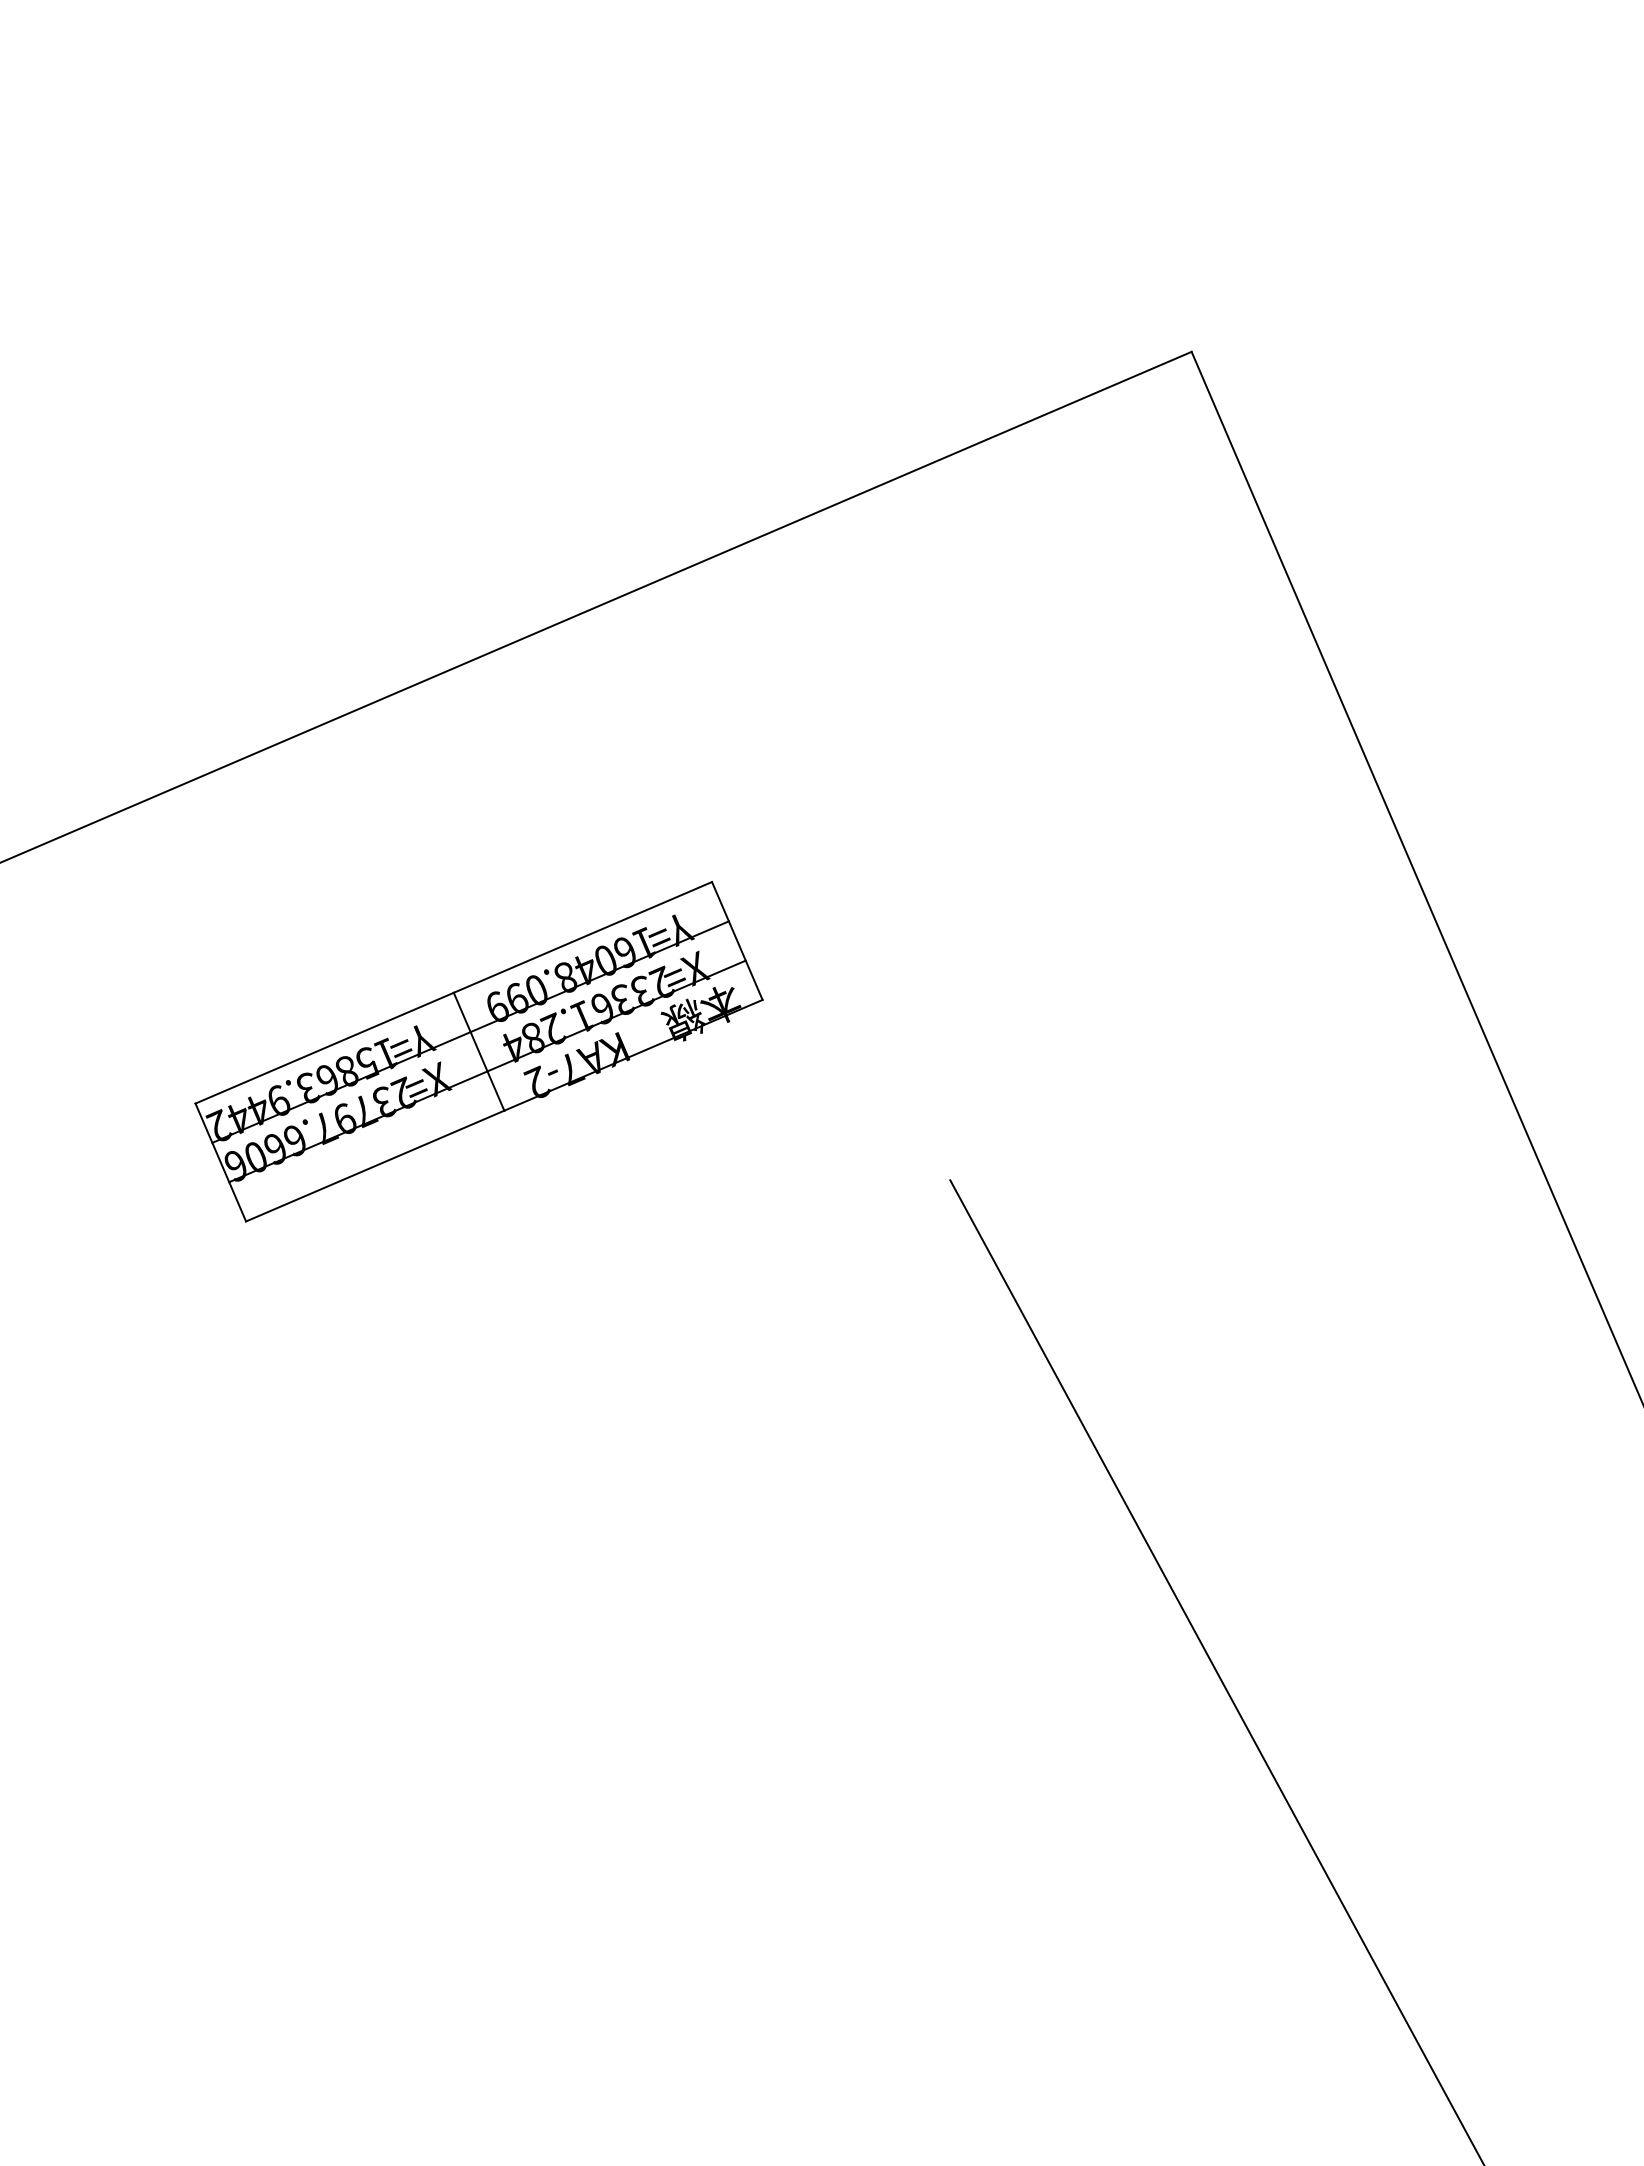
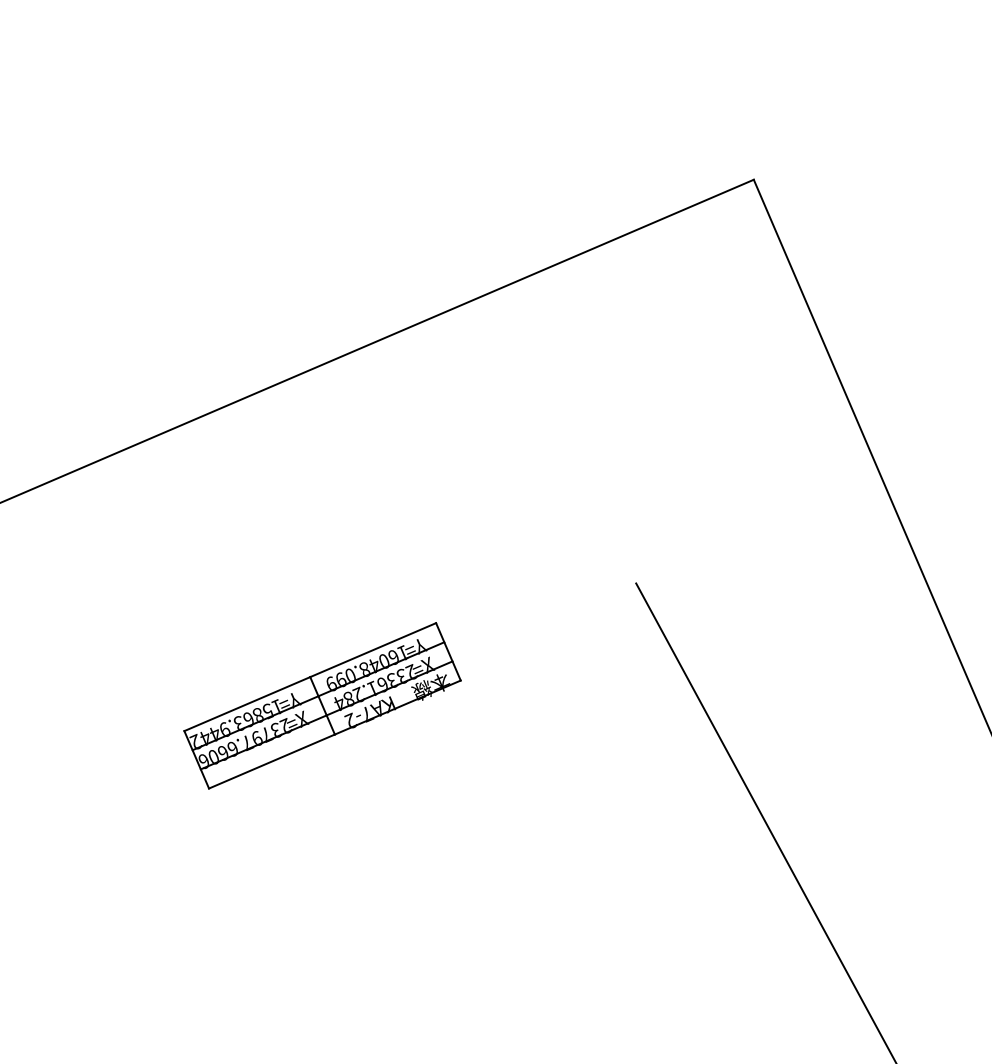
part: (478, 1051) -> (322, 705), moved

